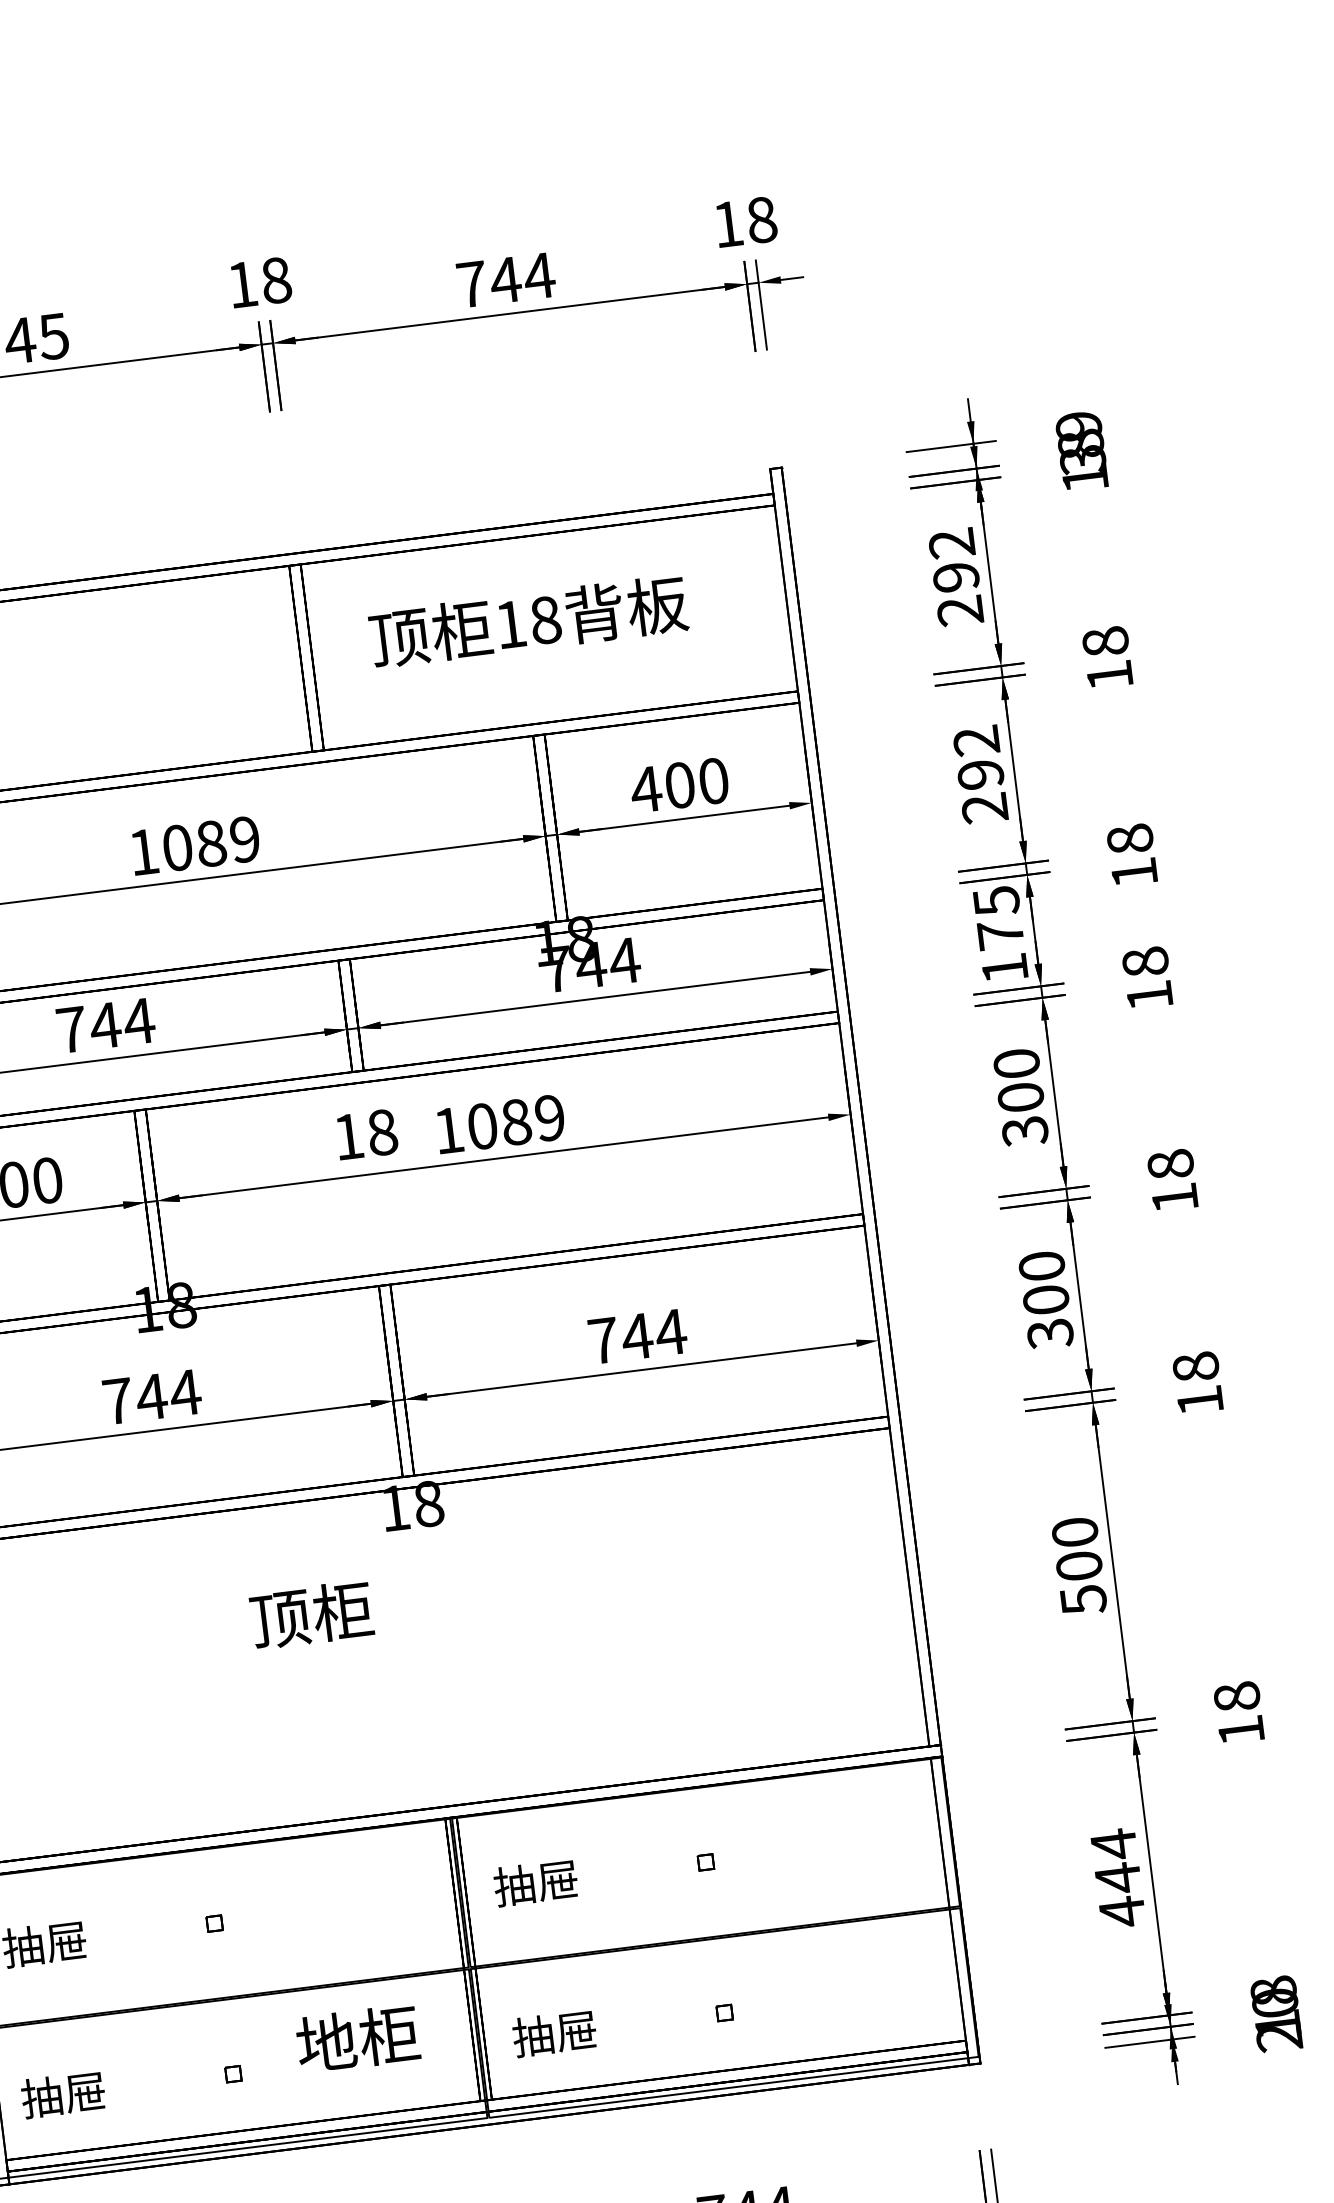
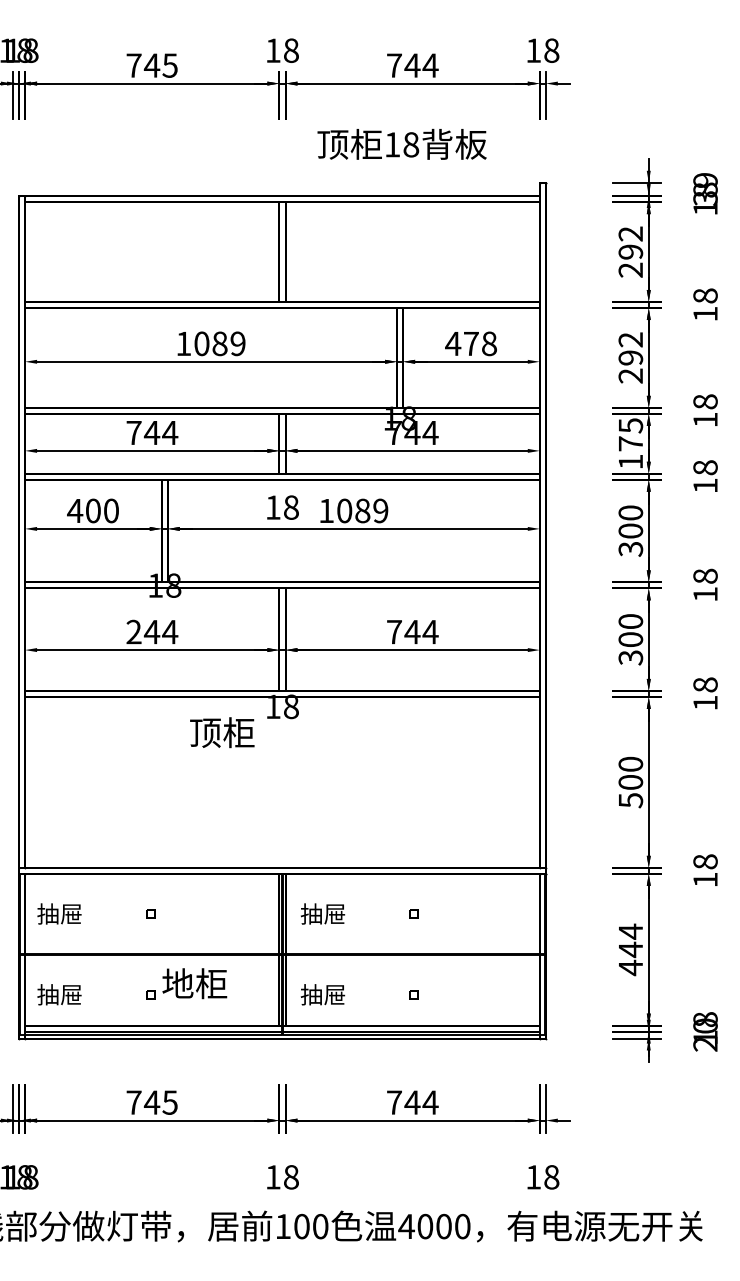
text: (527, 620) -> (401, 143), moved
text: (697, 782) -> (480, 343), 400 -> 478
text: (116, 1400) -> (133, 631), 744 -> 244
text: (312, 1614) -> (222, 732), moved
text: (357, 2038) -> (194, 983), moved

